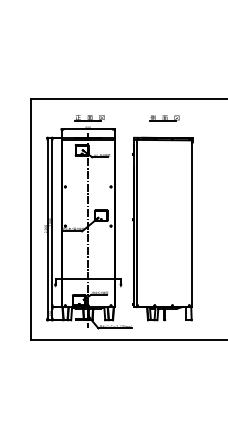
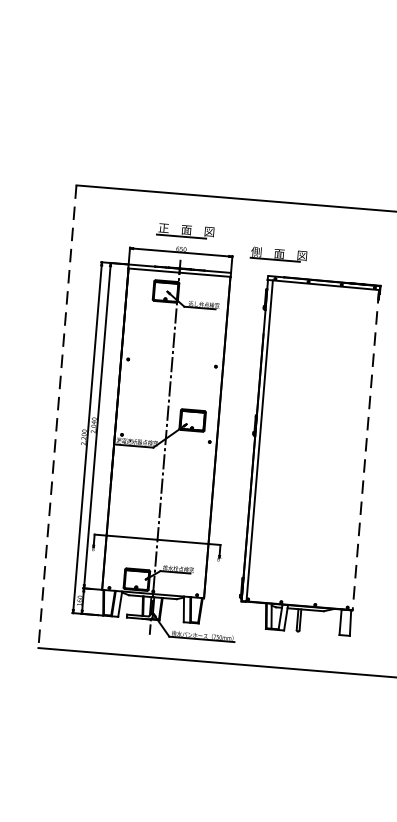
part: (164, 118) -> (278, 254), moved
line: (31, 219) -> (57, 416), solid -> dashed
line: (192, 224) -> (366, 451), solid -> dashed

